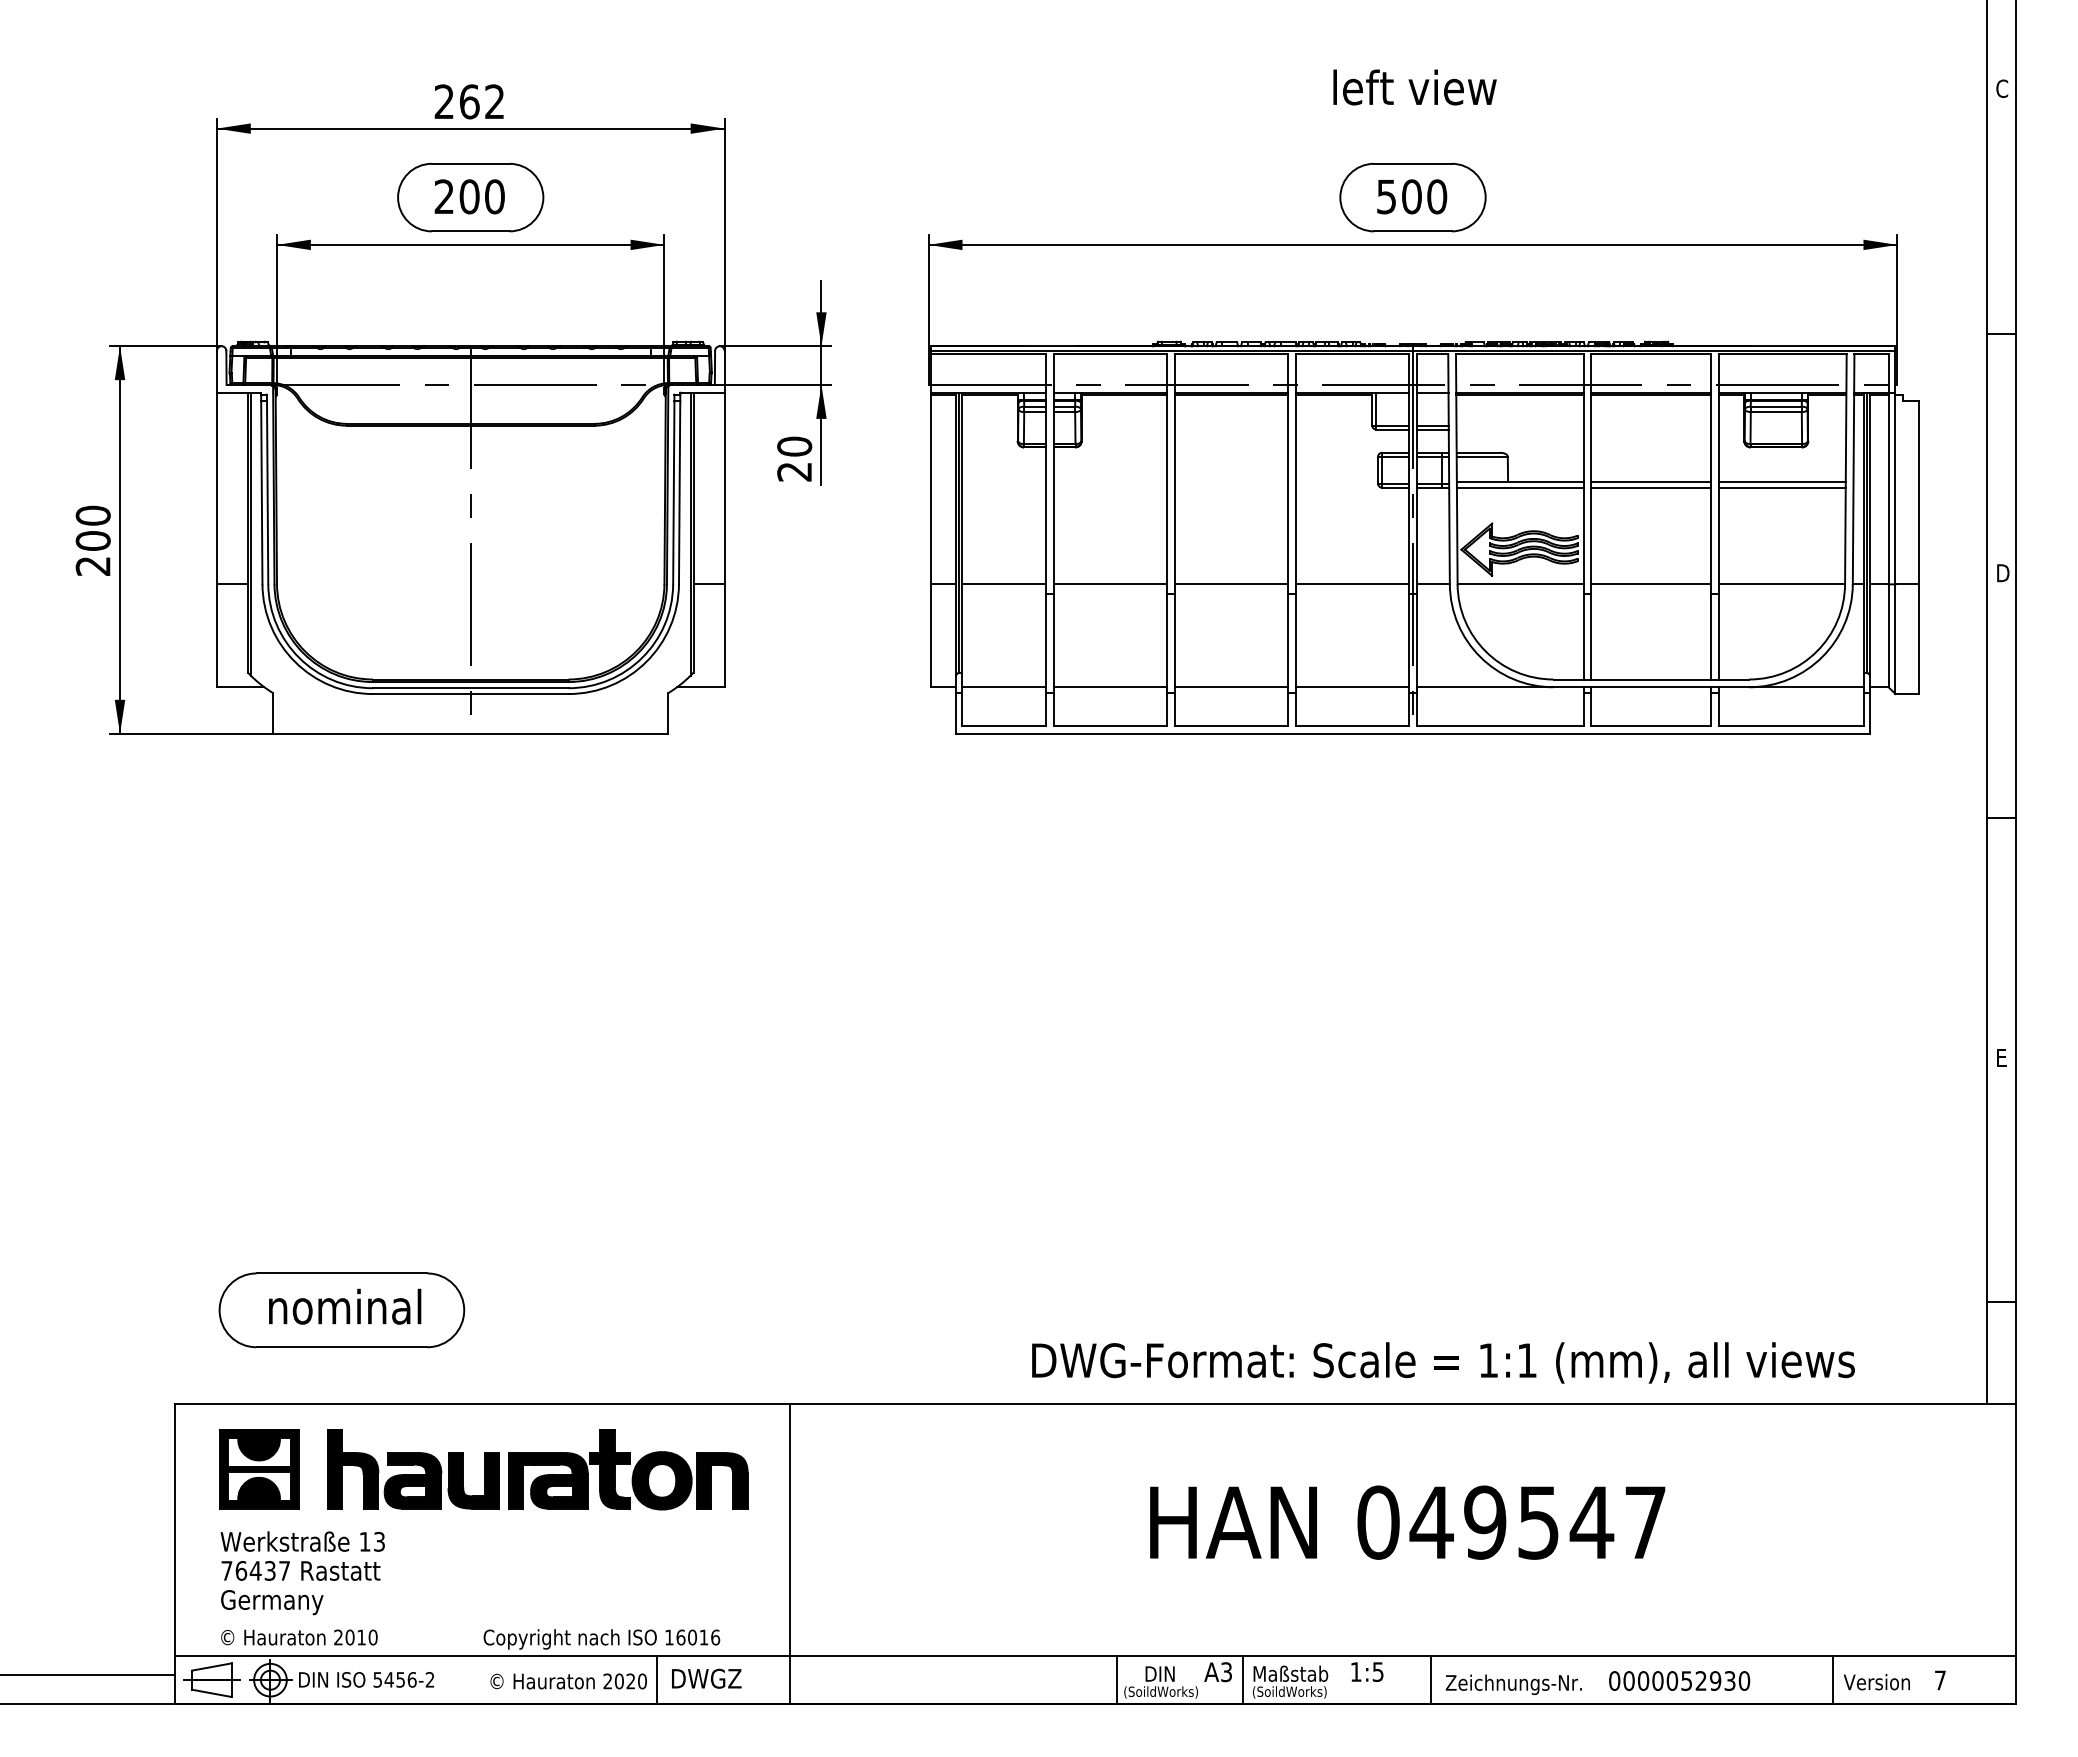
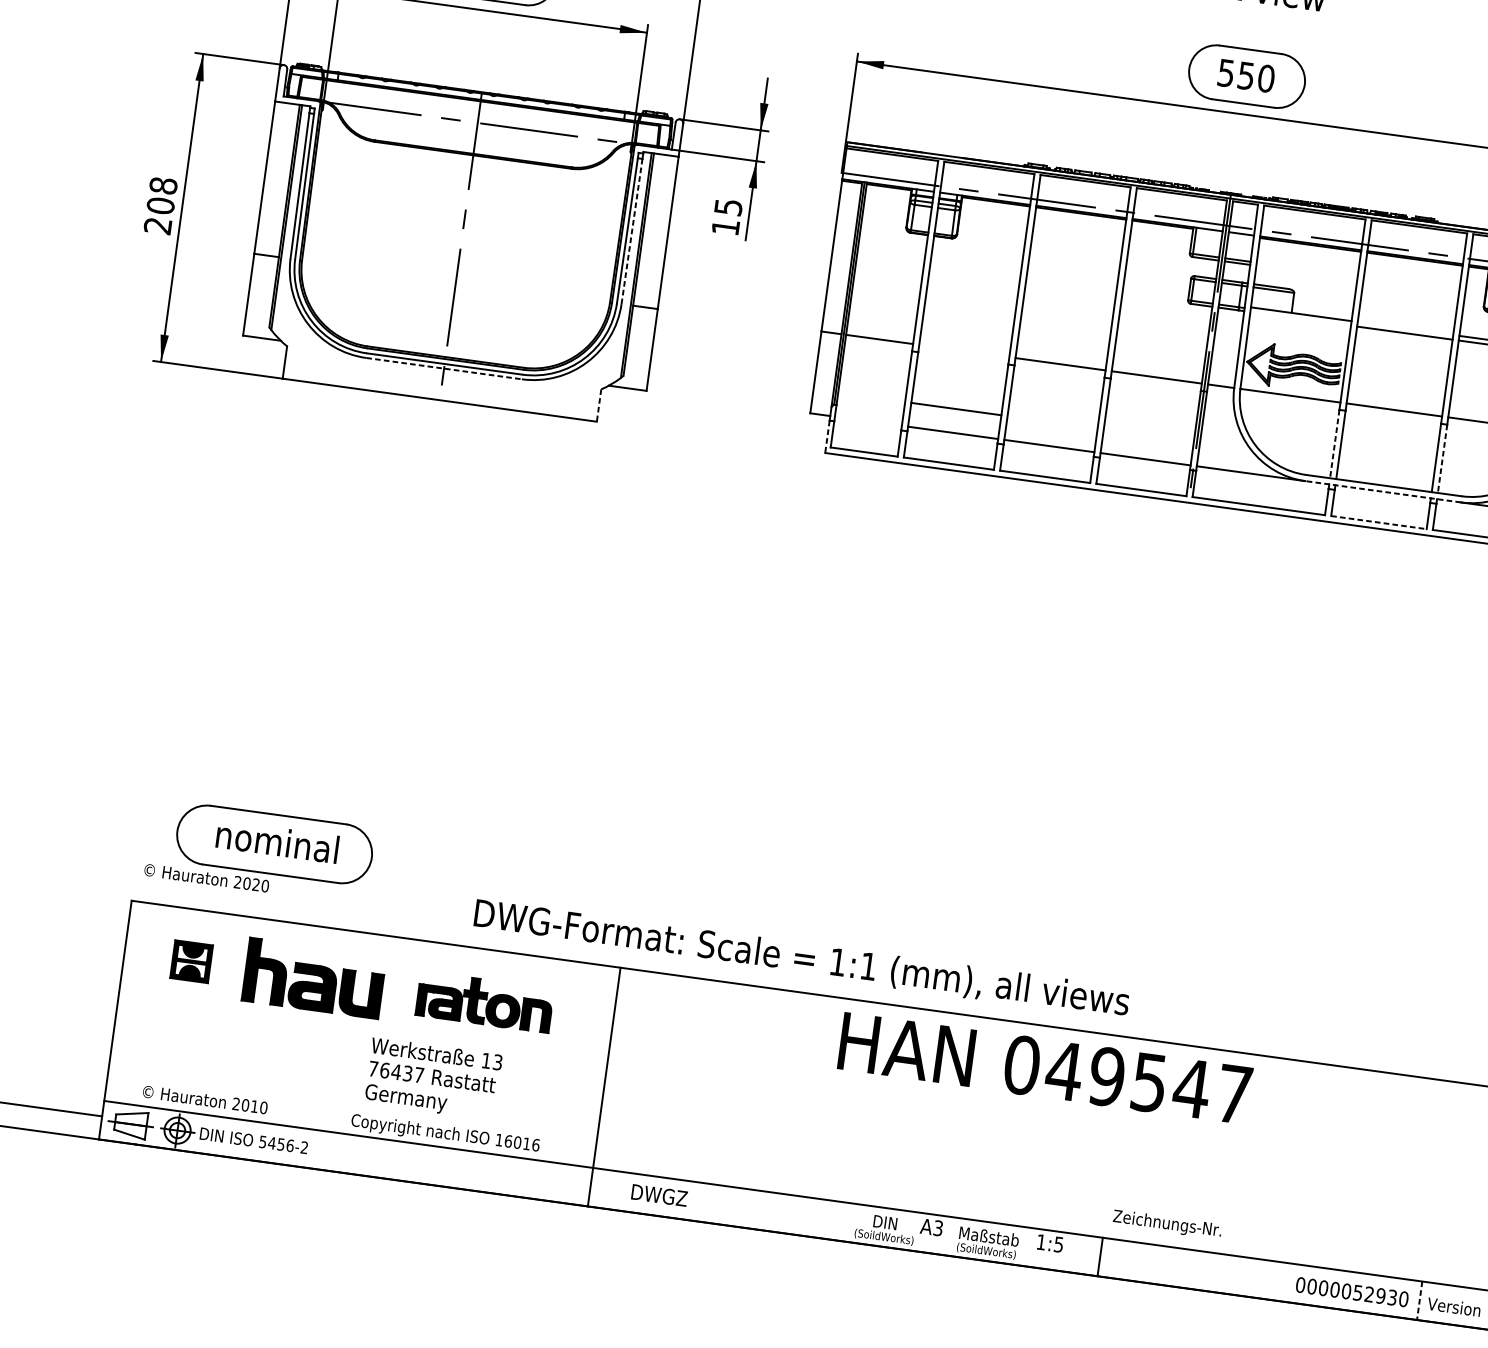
text: (1411, 196) -> (1245, 75), 500 -> 550
text: (794, 458) -> (727, 216), 20 -> 15
line: (1651, 481) -> (1405, 328), removed
line: (1519, 487) -> (1300, 318), removed
line: (679, 492) -> (631, 231), solid -> dashed
text: (93, 515) -> (163, 185), 200 -> 208
line: (1109, 584) -> (955, 409), moved
line: (1583, 636) -> (1334, 444), solid -> dashed
line: (1719, 636) -> (1442, 458), solid -> dashed
line: (1003, 687) -> (868, 421), removed
line: (1651, 687) -> (1383, 491), solid -> dashed
line: (470, 694) -> (443, 368), solid -> dashed
line: (668, 713) -> (599, 405), solid -> dashed
line: (955, 713) -> (827, 436), solid -> dashed
line: (1651, 726) -> (1379, 522), solid -> dashed
text: (1443, 1362) -> (801, 958), moved
part: (259, 1469) -> (191, 961), size x0.6
part: (628, 1469) -> (485, 1002), size x0.7
text: (1407, 1522) -> (1045, 1068), moved
text: (302, 1573) -> (433, 1079), moved
text: (706, 1678) -> (659, 1195), moved
line: (657, 1679) -> (485, 1172), removed
line: (1117, 1679) -> (850, 1222), removed
line: (1242, 1679) -> (950, 1235), removed
text: (1679, 1680) -> (1352, 1291), moved
line: (1833, 1680) -> (1419, 1301), solid -> dashed
text: (568, 1681) -> (206, 878), moved
text: (1513, 1684) -> (1167, 1224), moved

